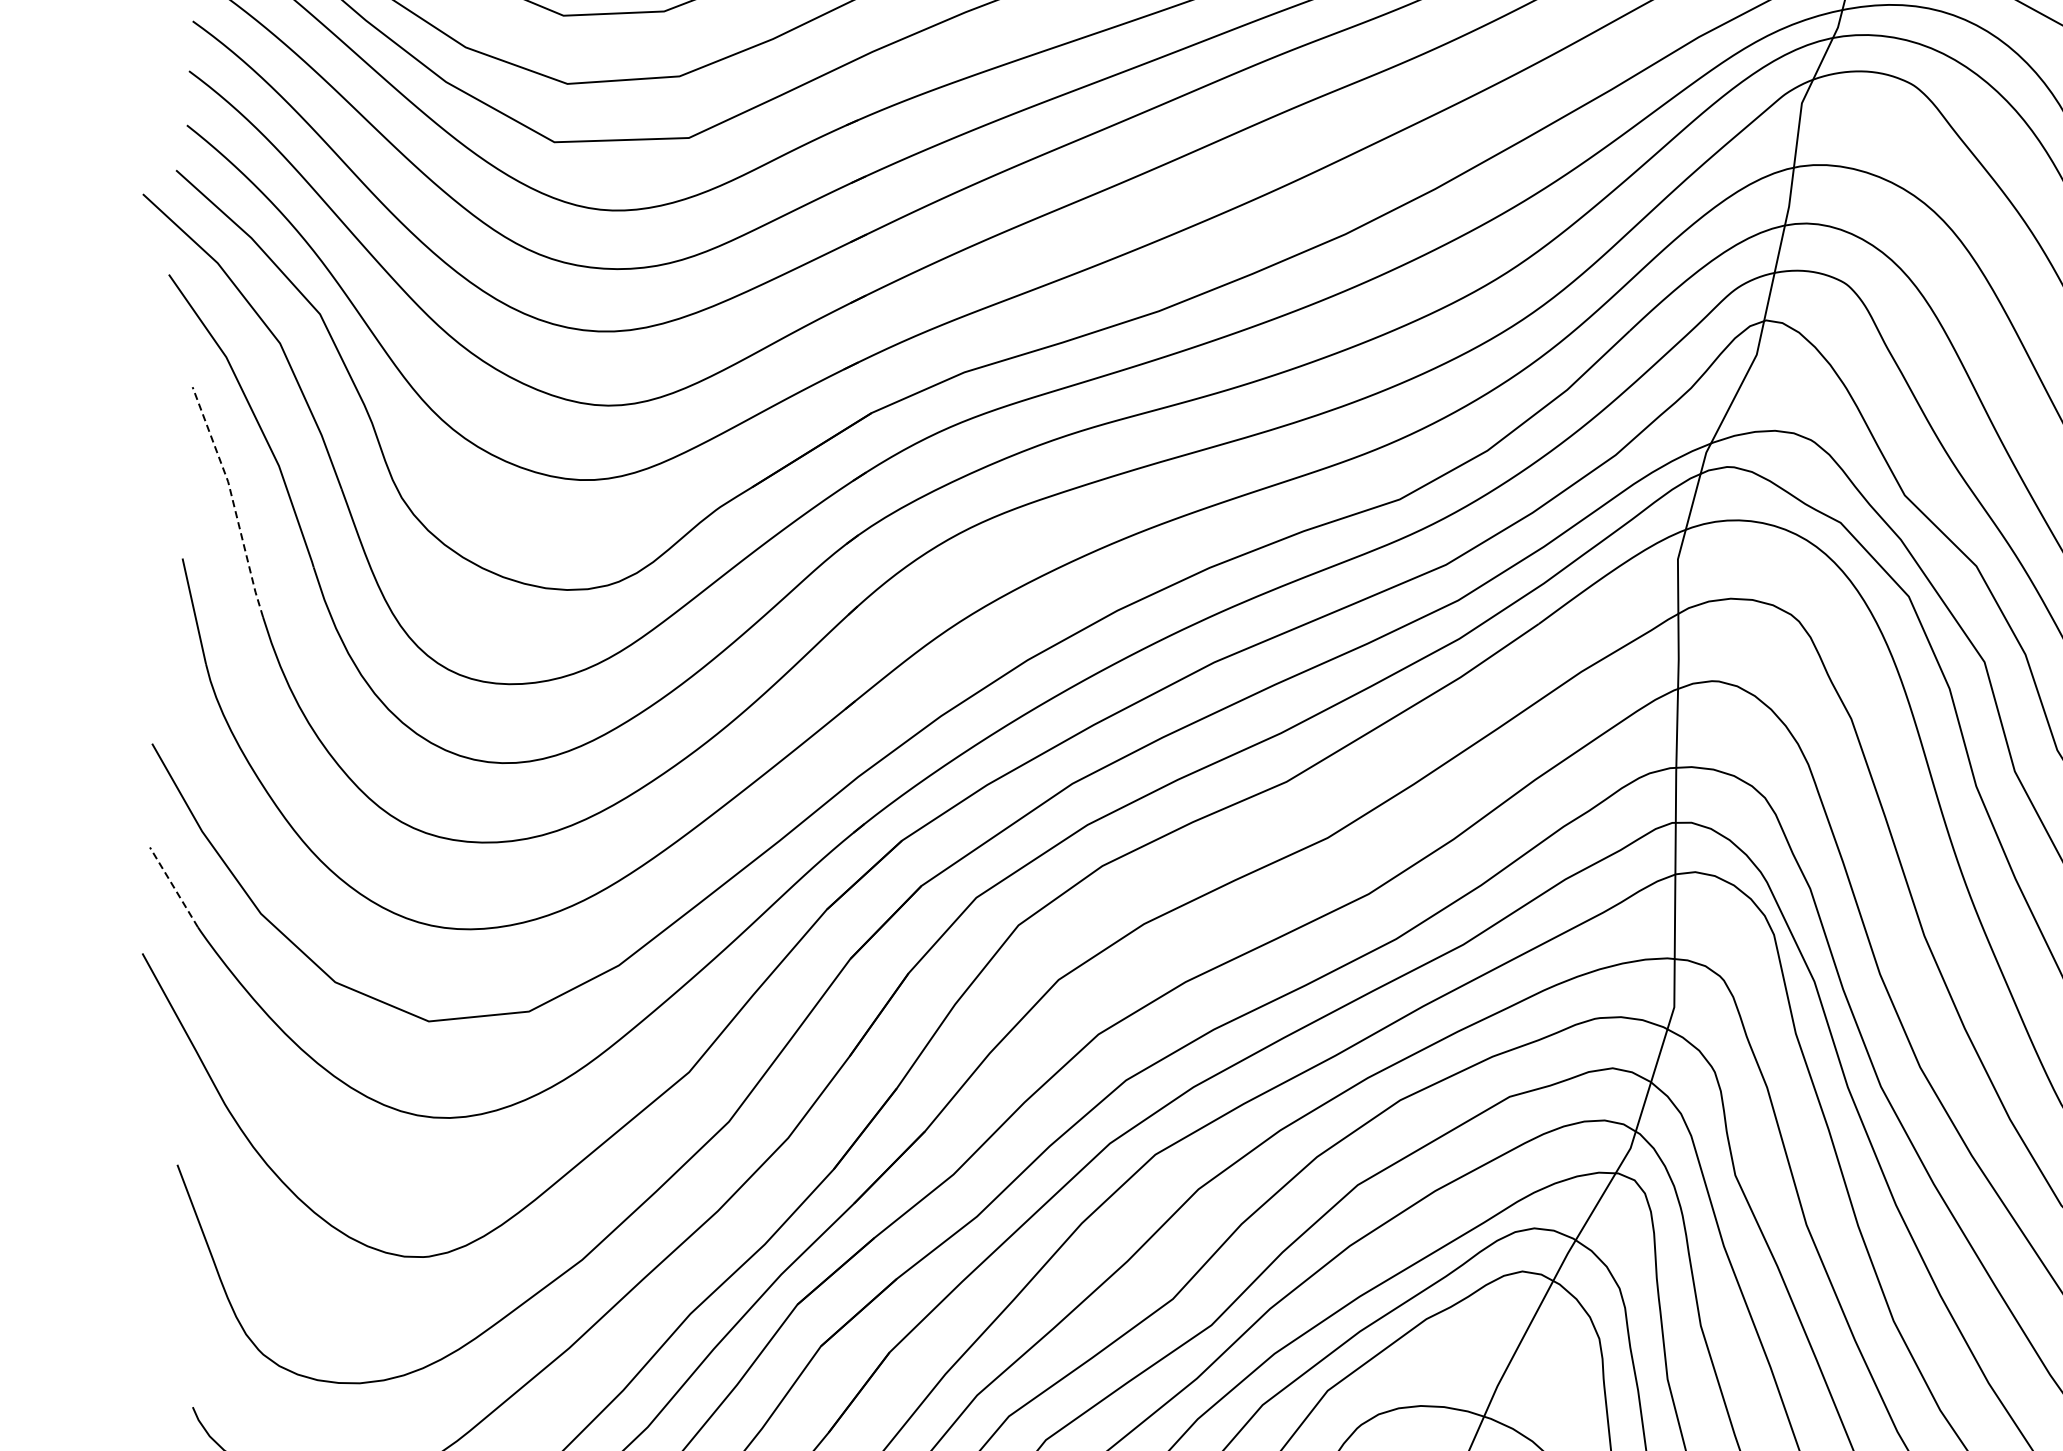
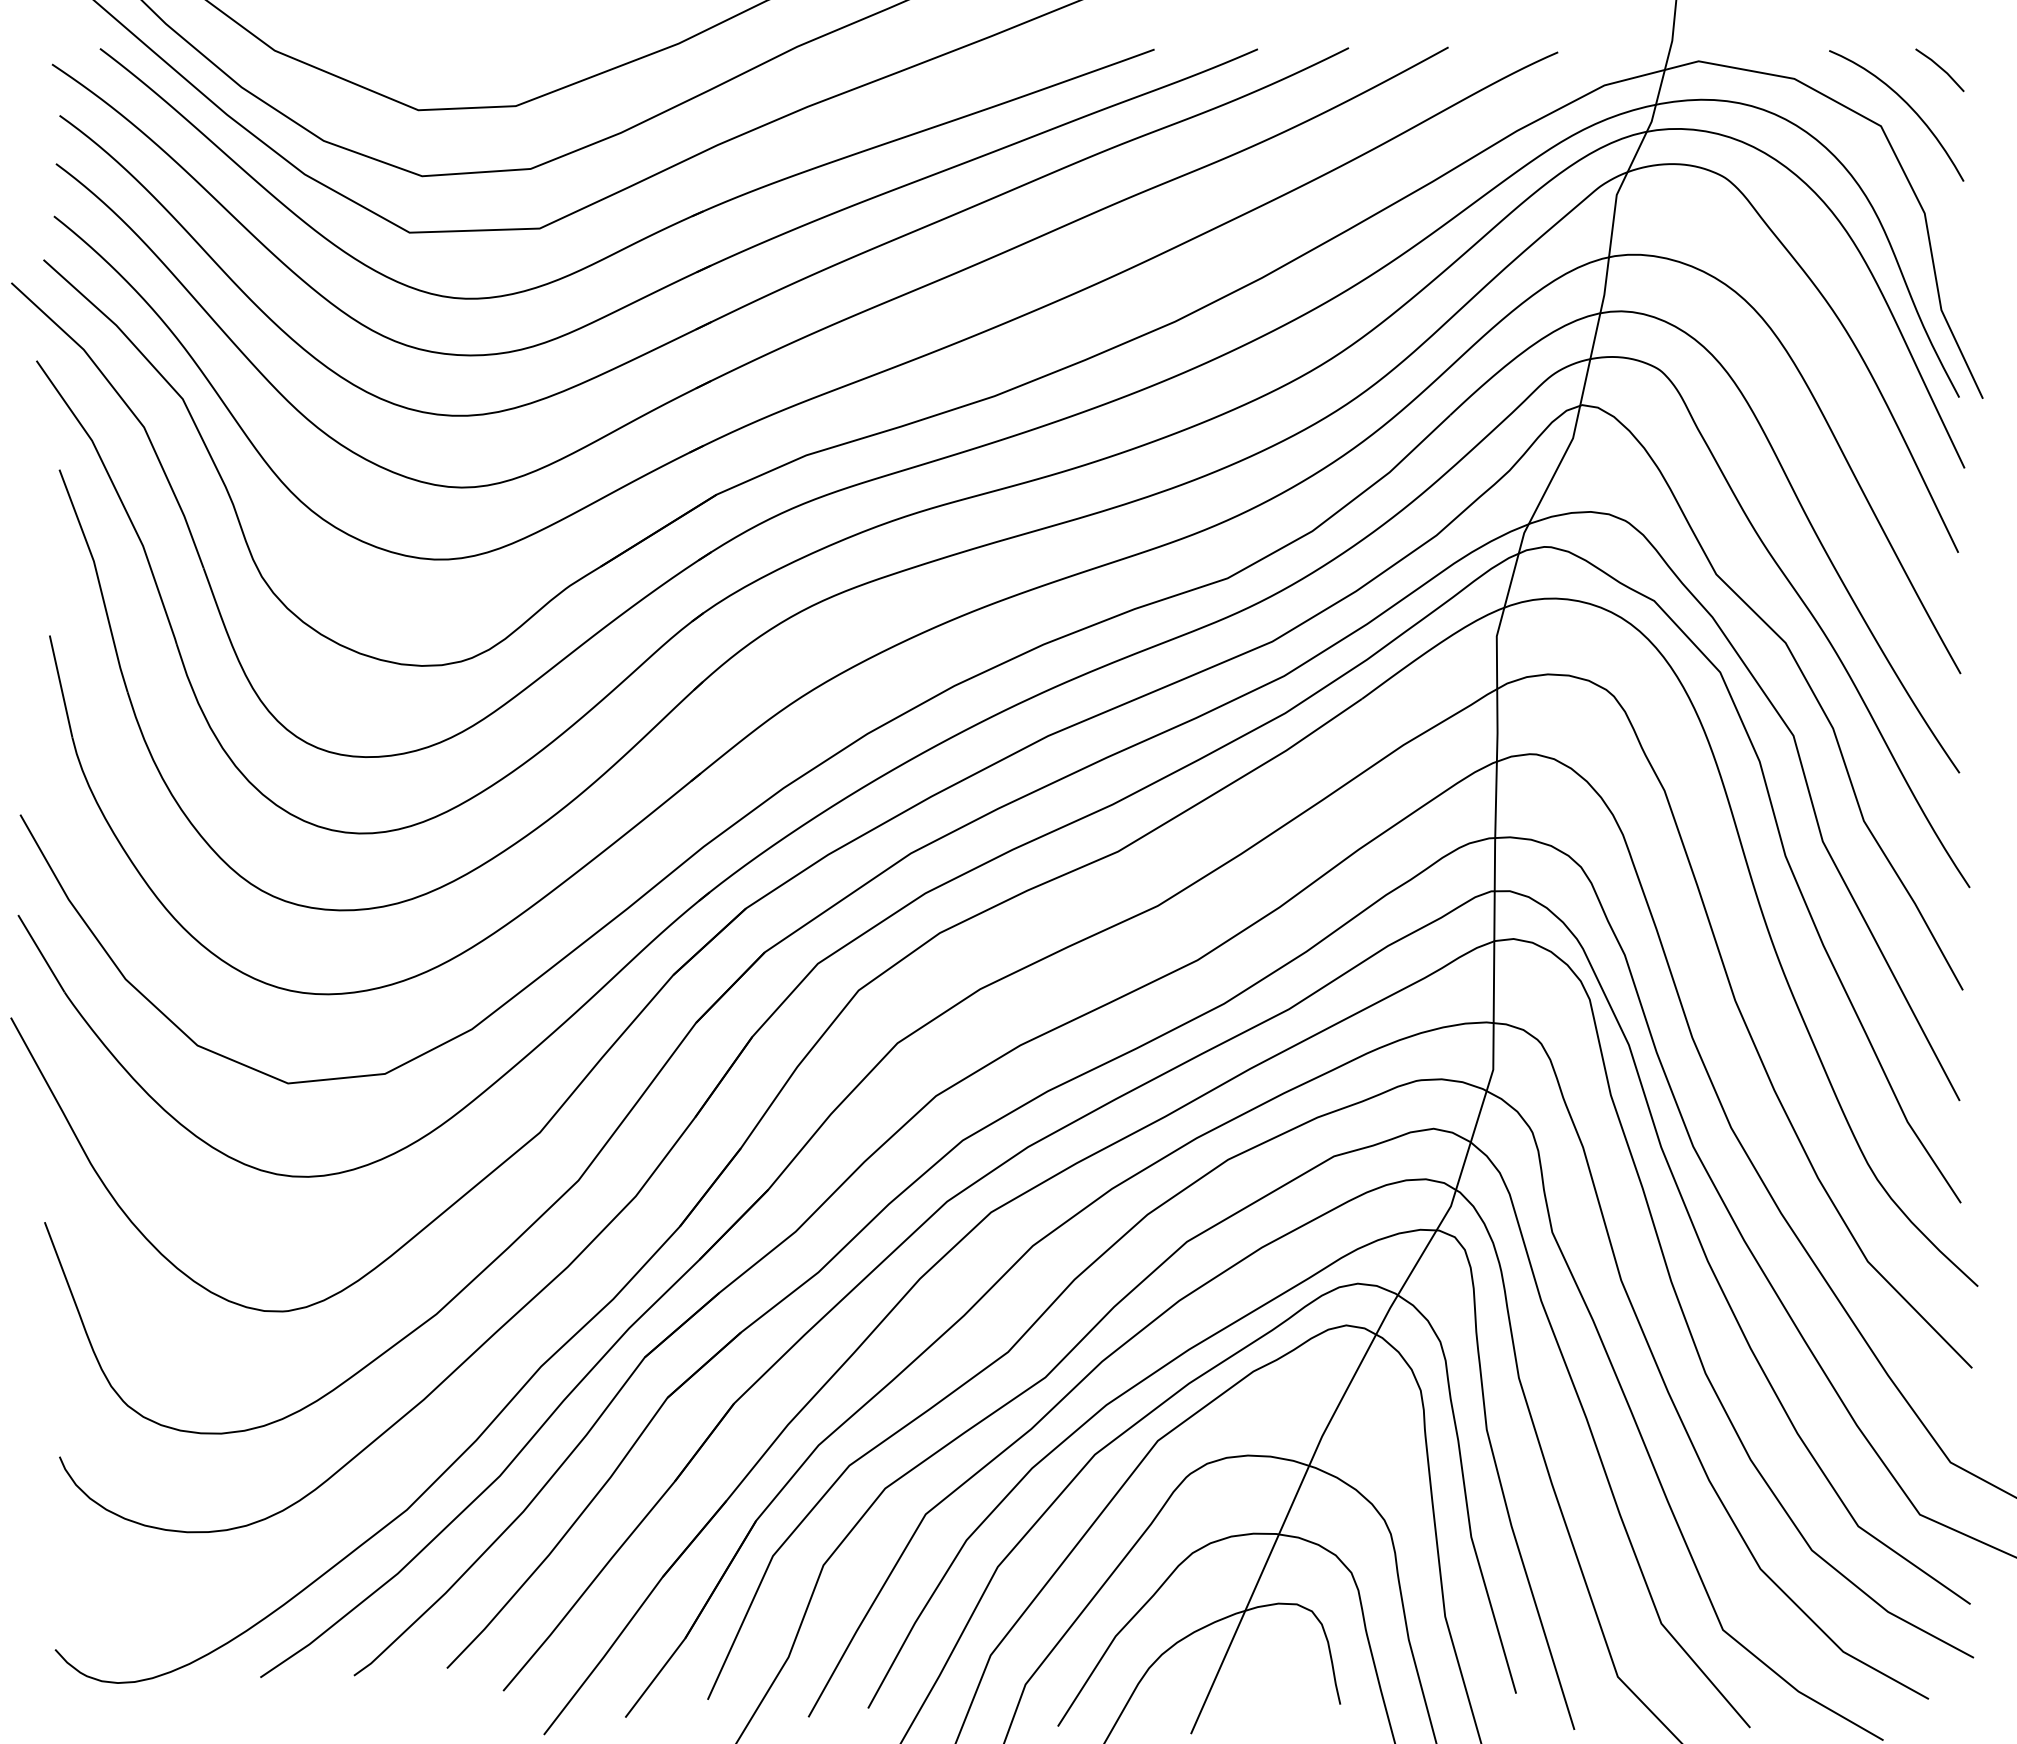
line: (232, 500) -> (98, 579), dashed -> solid
line: (174, 887) -> (41, 953), dashed -> solid

